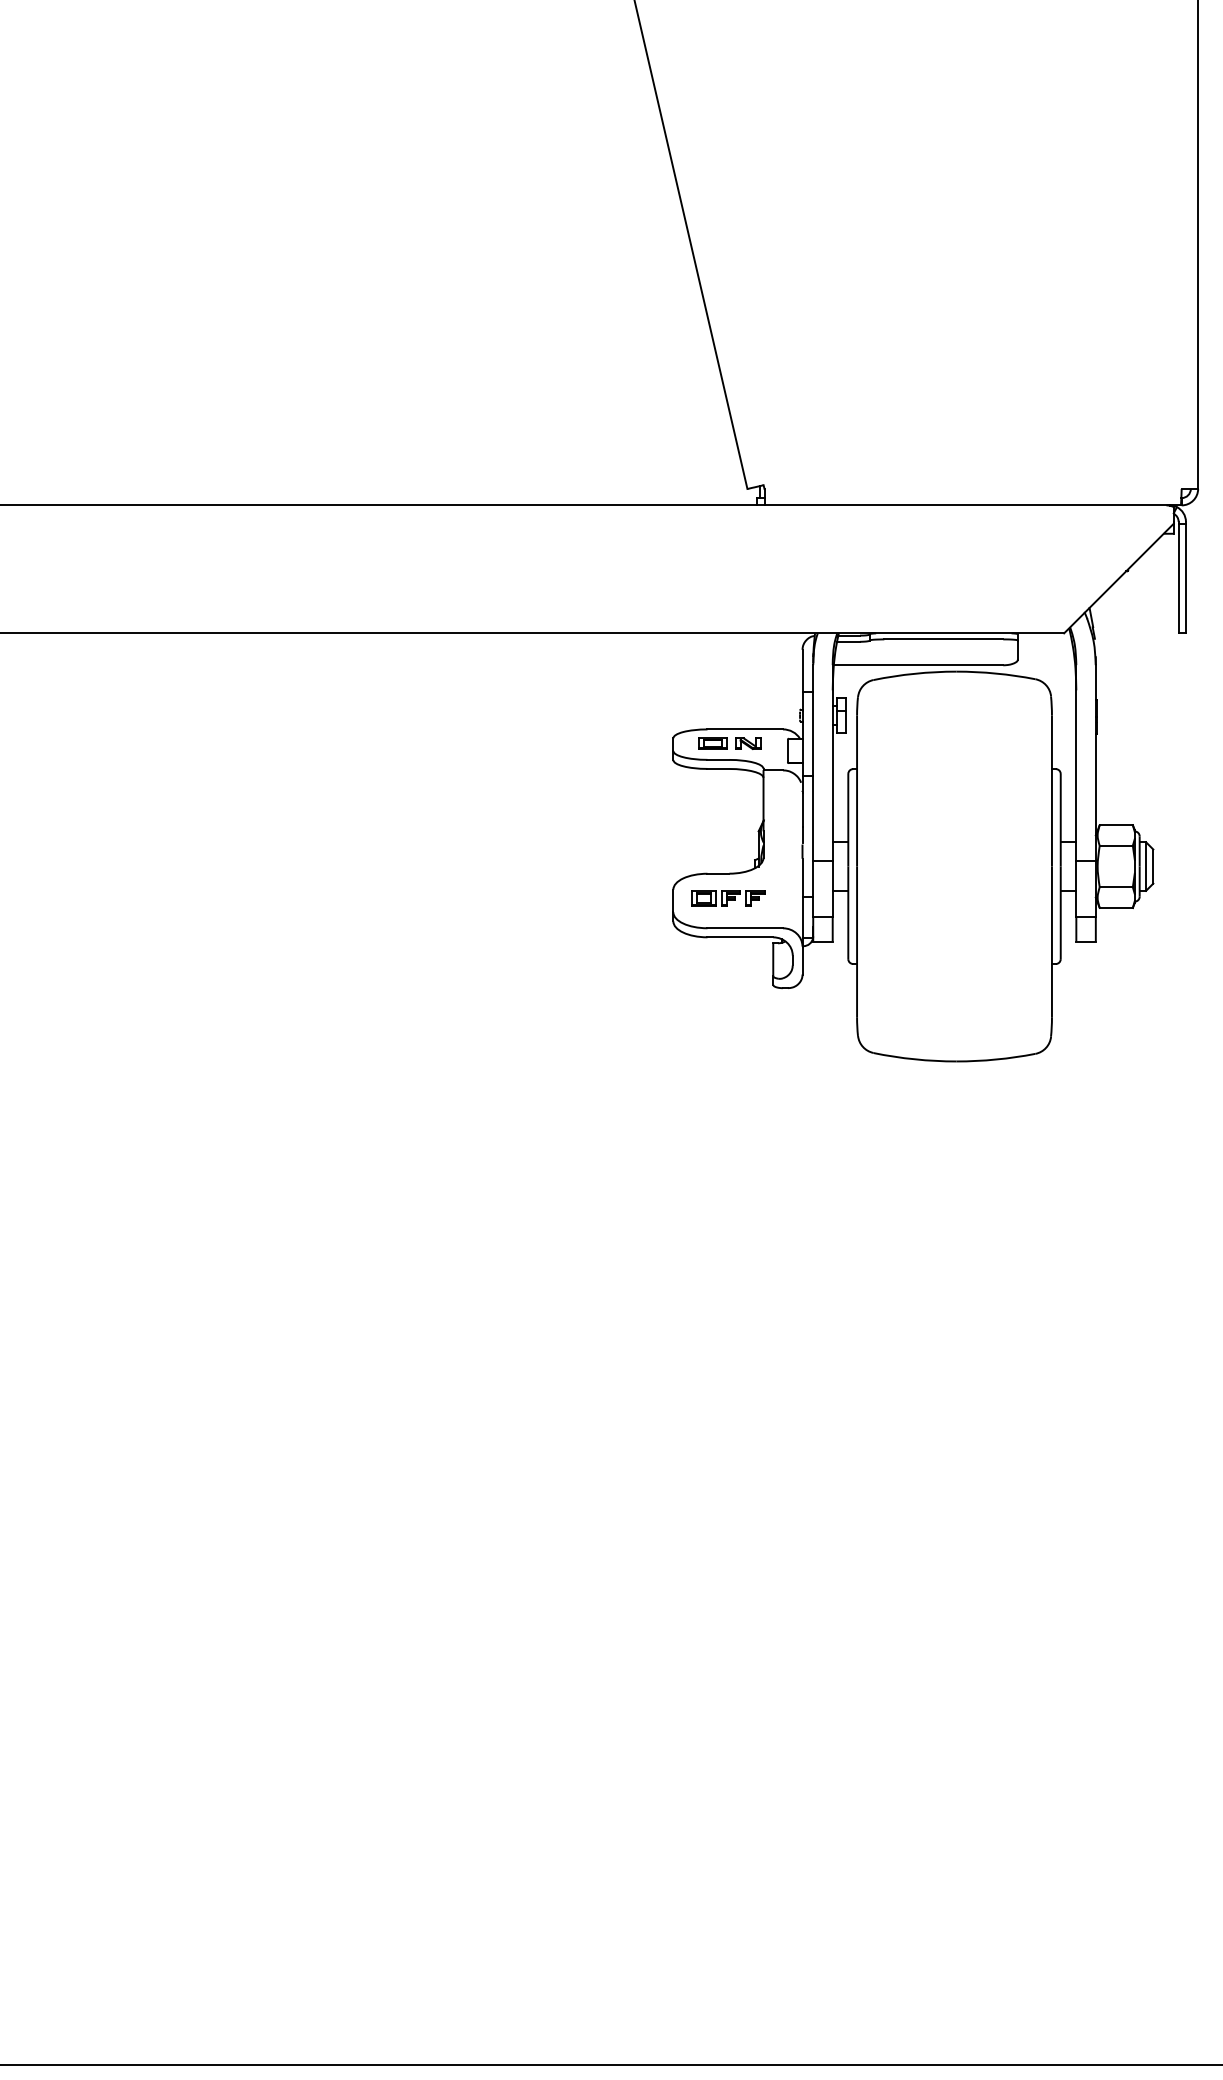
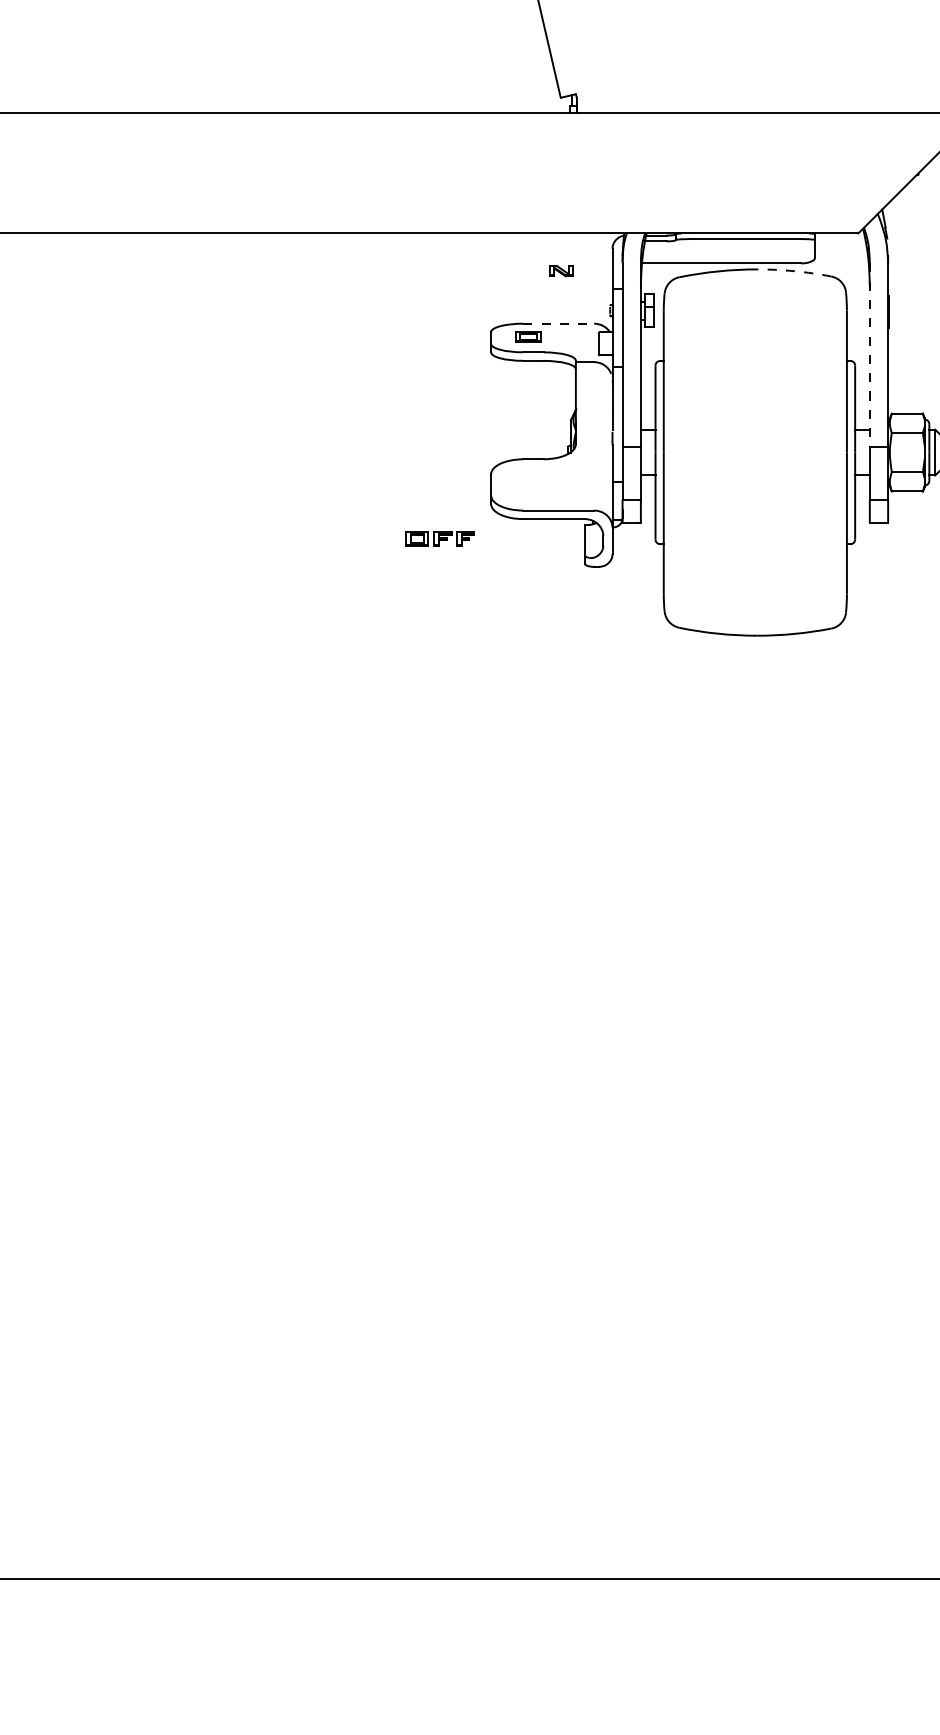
arc: (996, 673) -> (794, 271), solid -> dashed
line: (745, 729) -> (558, 323), solid -> dashed
part: (748, 743) -> (561, 271), moved
line: (1076, 762) -> (869, 354), solid -> dashed
part: (728, 898) -> (440, 538), moved

